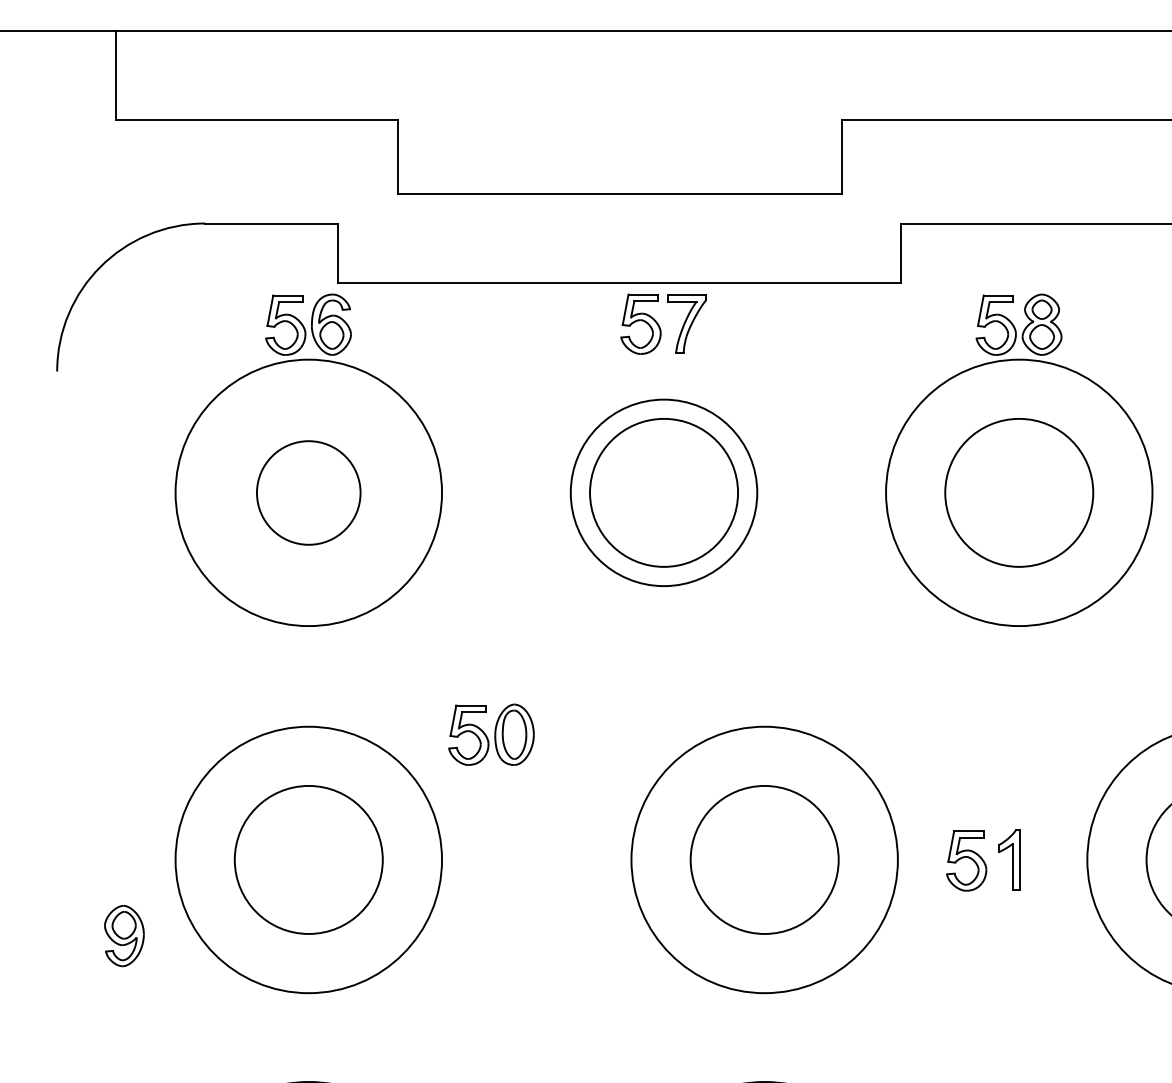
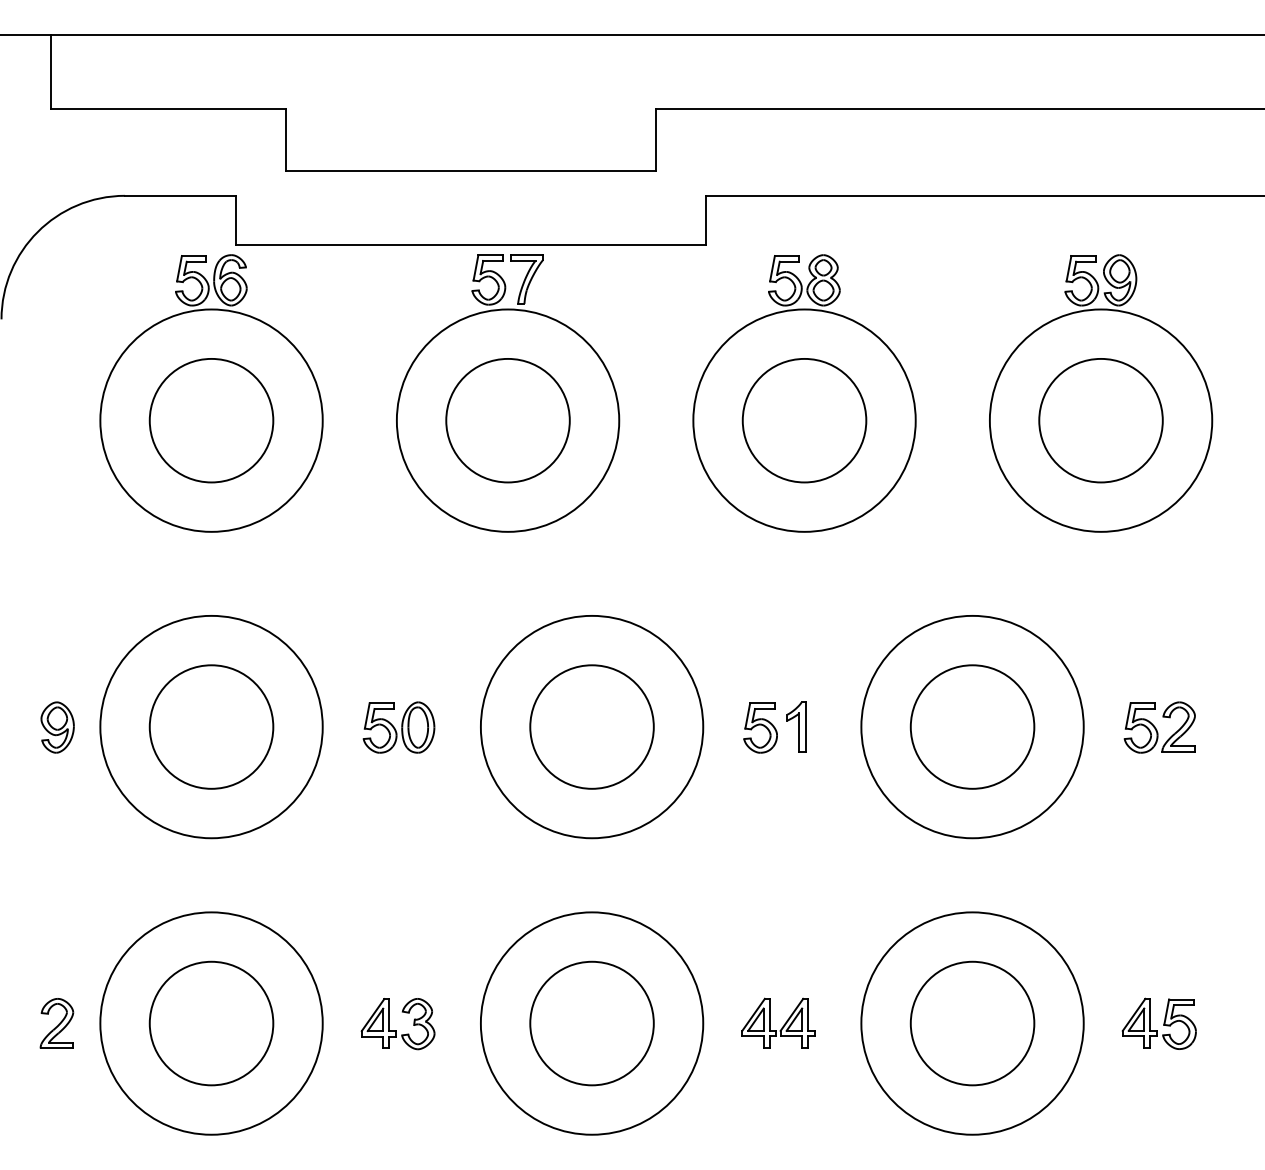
circle: (308, 492) -> (211, 420), size x1.43
circle: (663, 492) -> (507, 420), size x1.43
part: (490, 734) -> (398, 727), moved
part: (124, 935) -> (57, 727), moved

